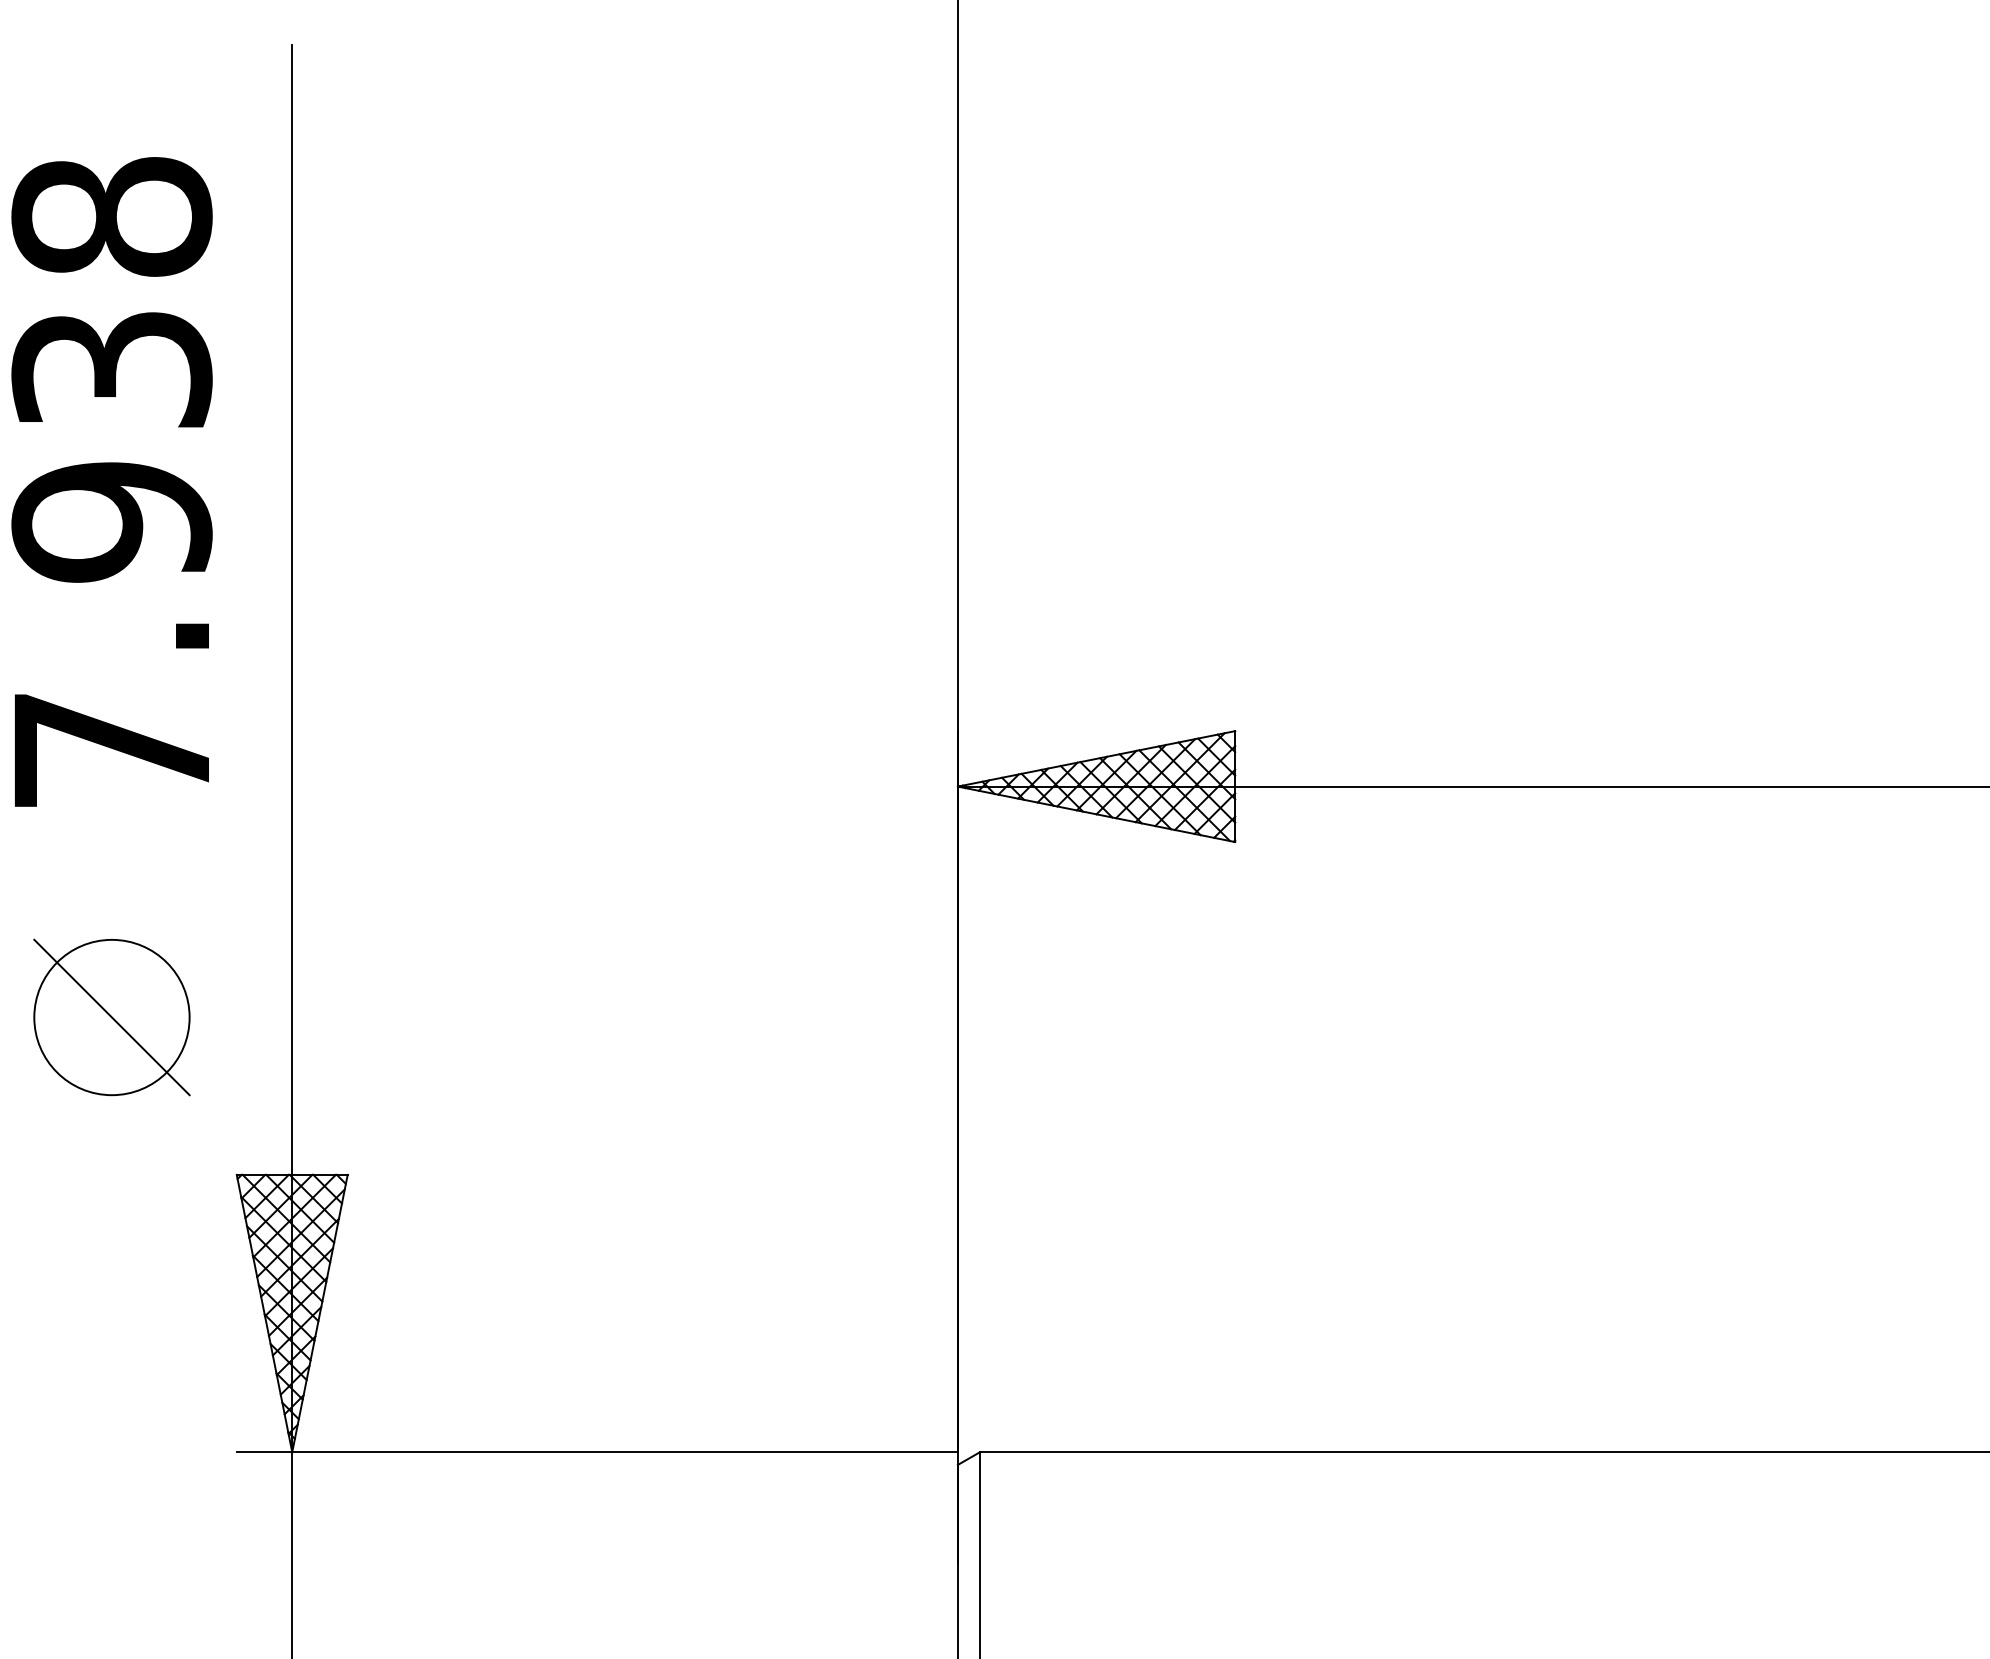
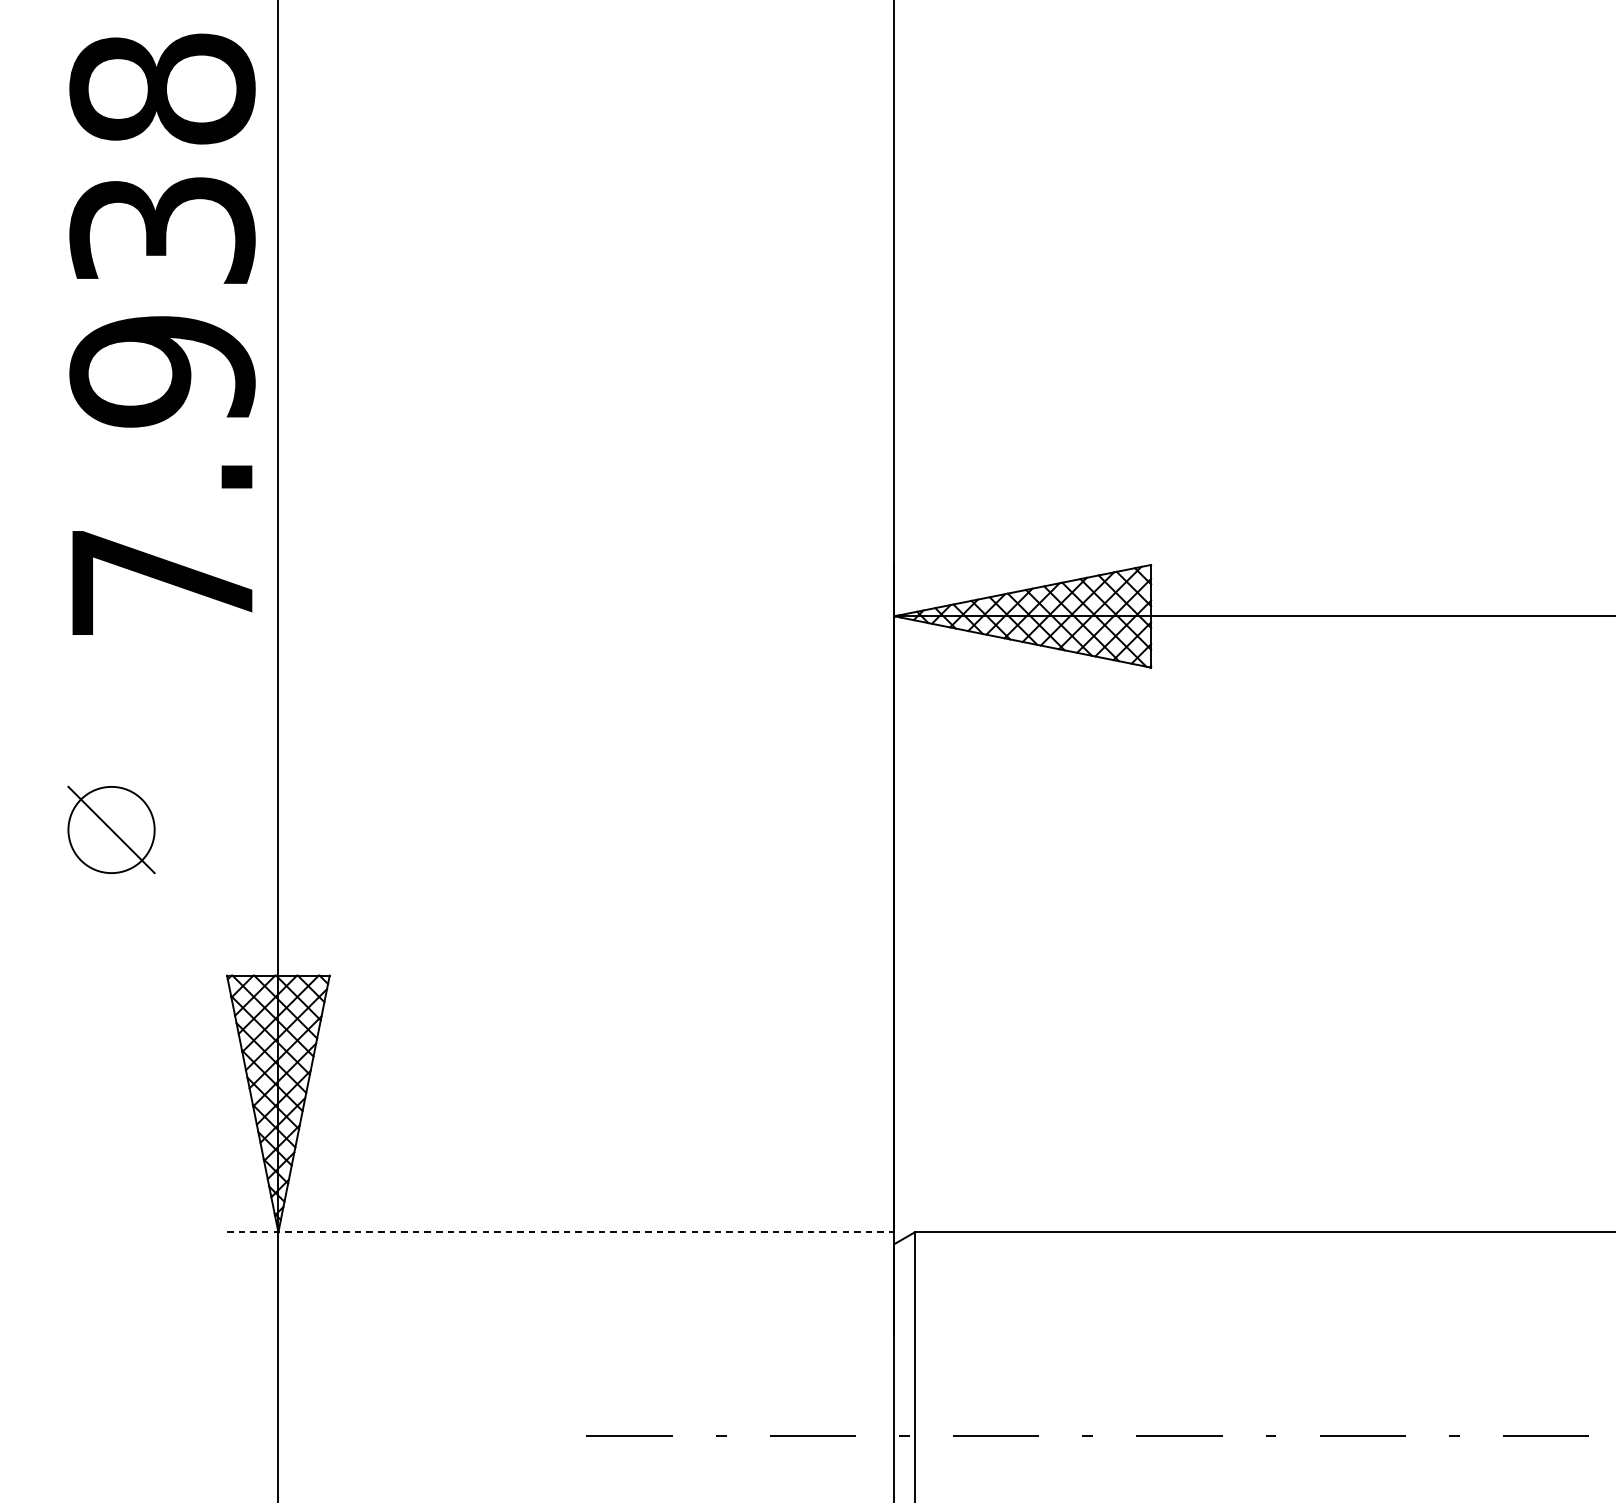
text: (111, 481) -> (162, 333), moved
part: (111, 1017) -> (111, 829), size x0.6
line: (597, 1452) -> (560, 1232), solid -> dashed

